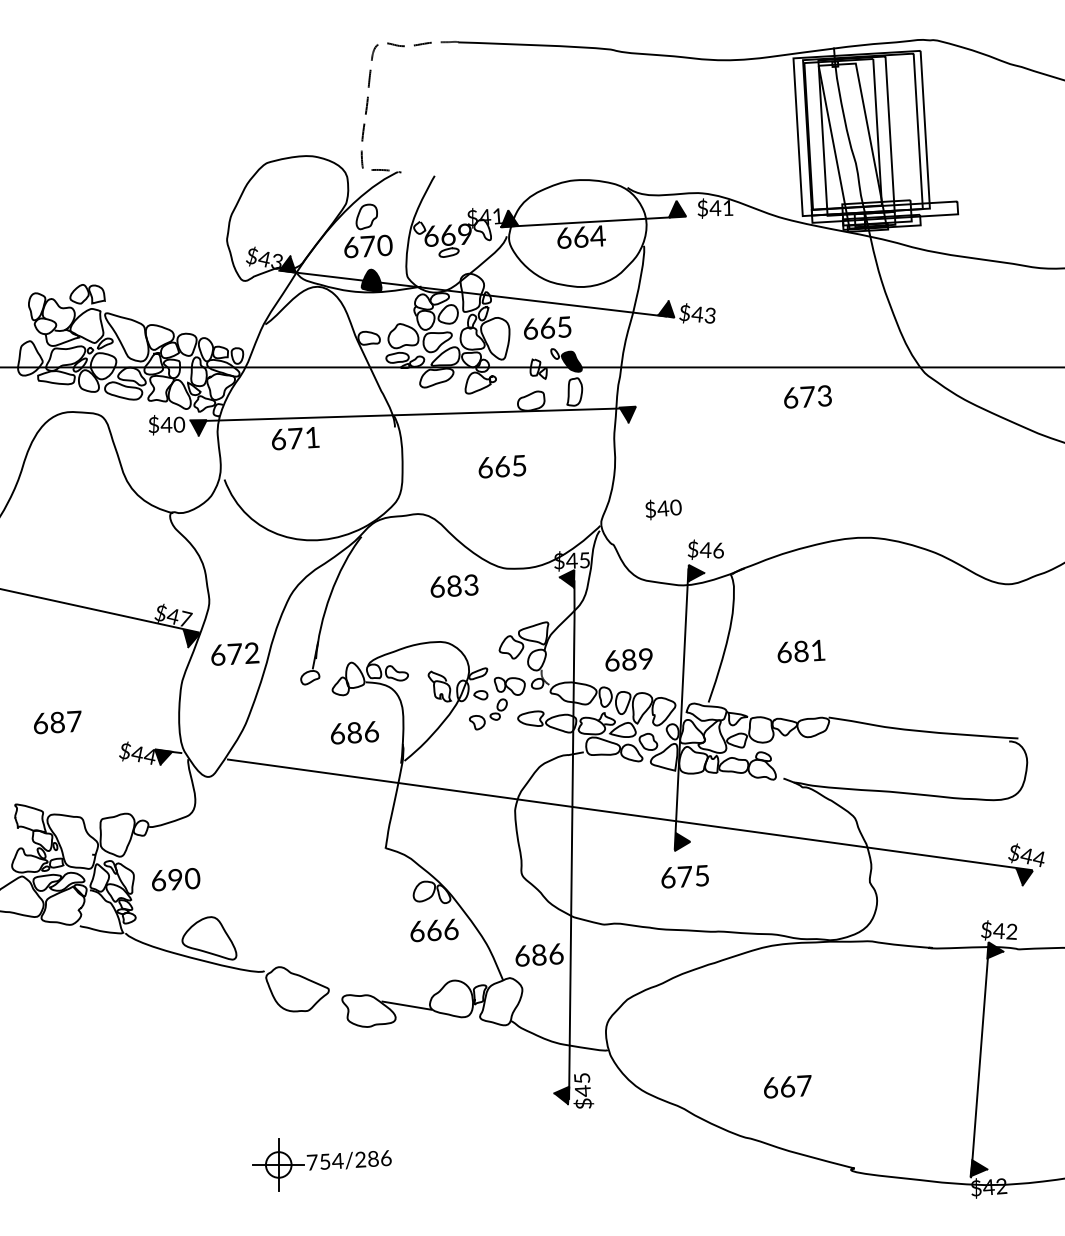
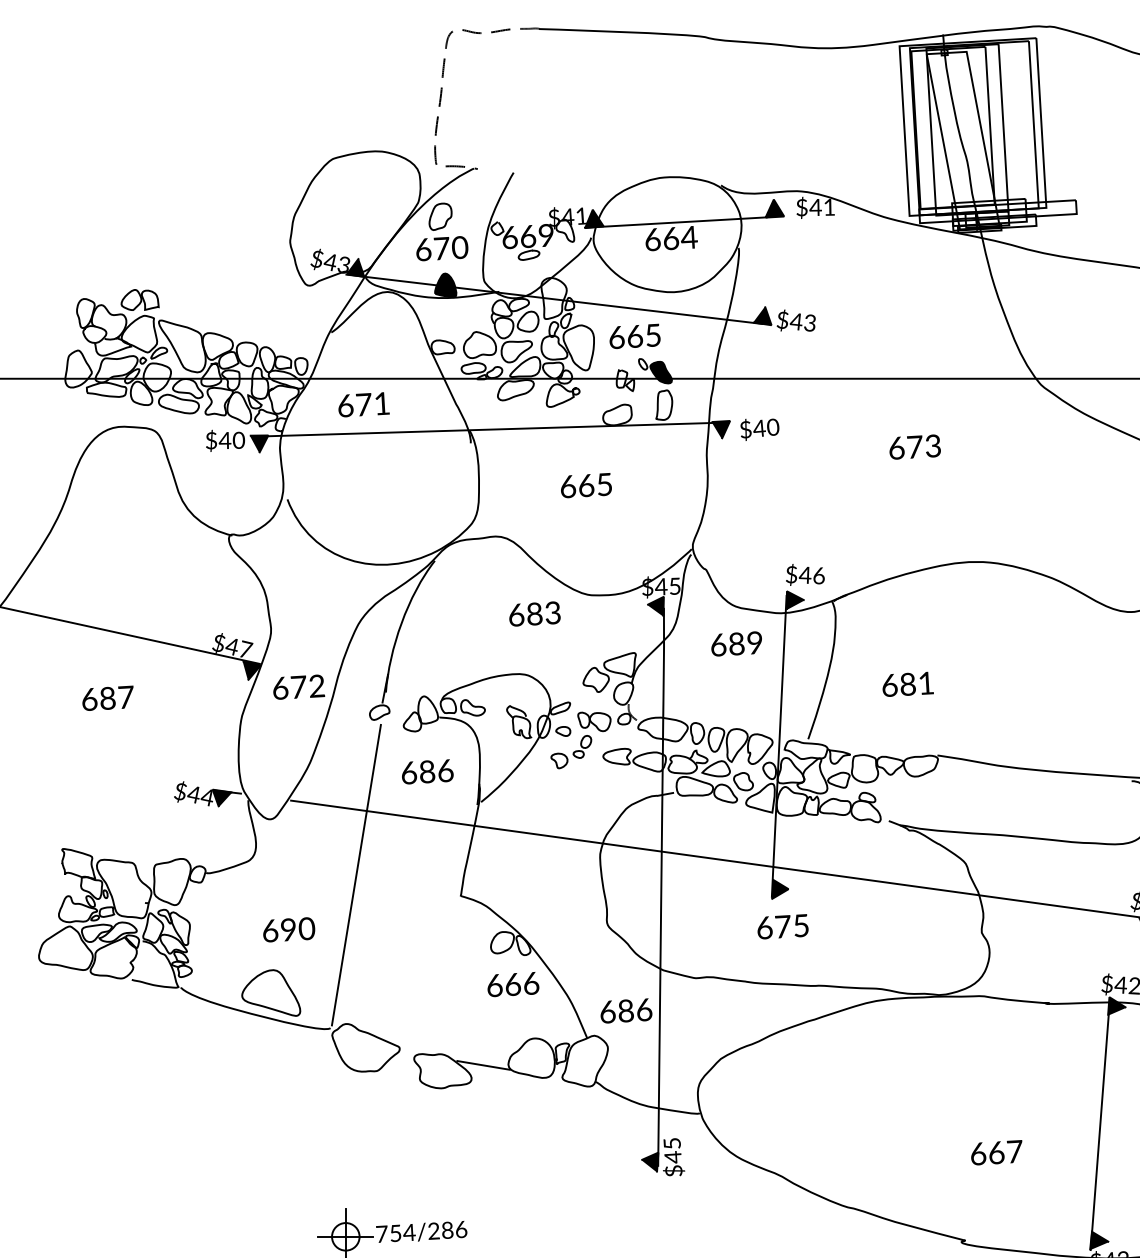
text: (807, 396) -> (914, 446), moved
text: (295, 438) -> (363, 404), moved
text: (663, 509) -> (759, 429), moved
text: (628, 659) -> (736, 643), moved
text: (57, 722) -> (107, 698), moved
line: (288, 828) -> (356, 874), added
text: (176, 879) -> (289, 929), moved
text: (787, 1086) -> (996, 1152), moved

